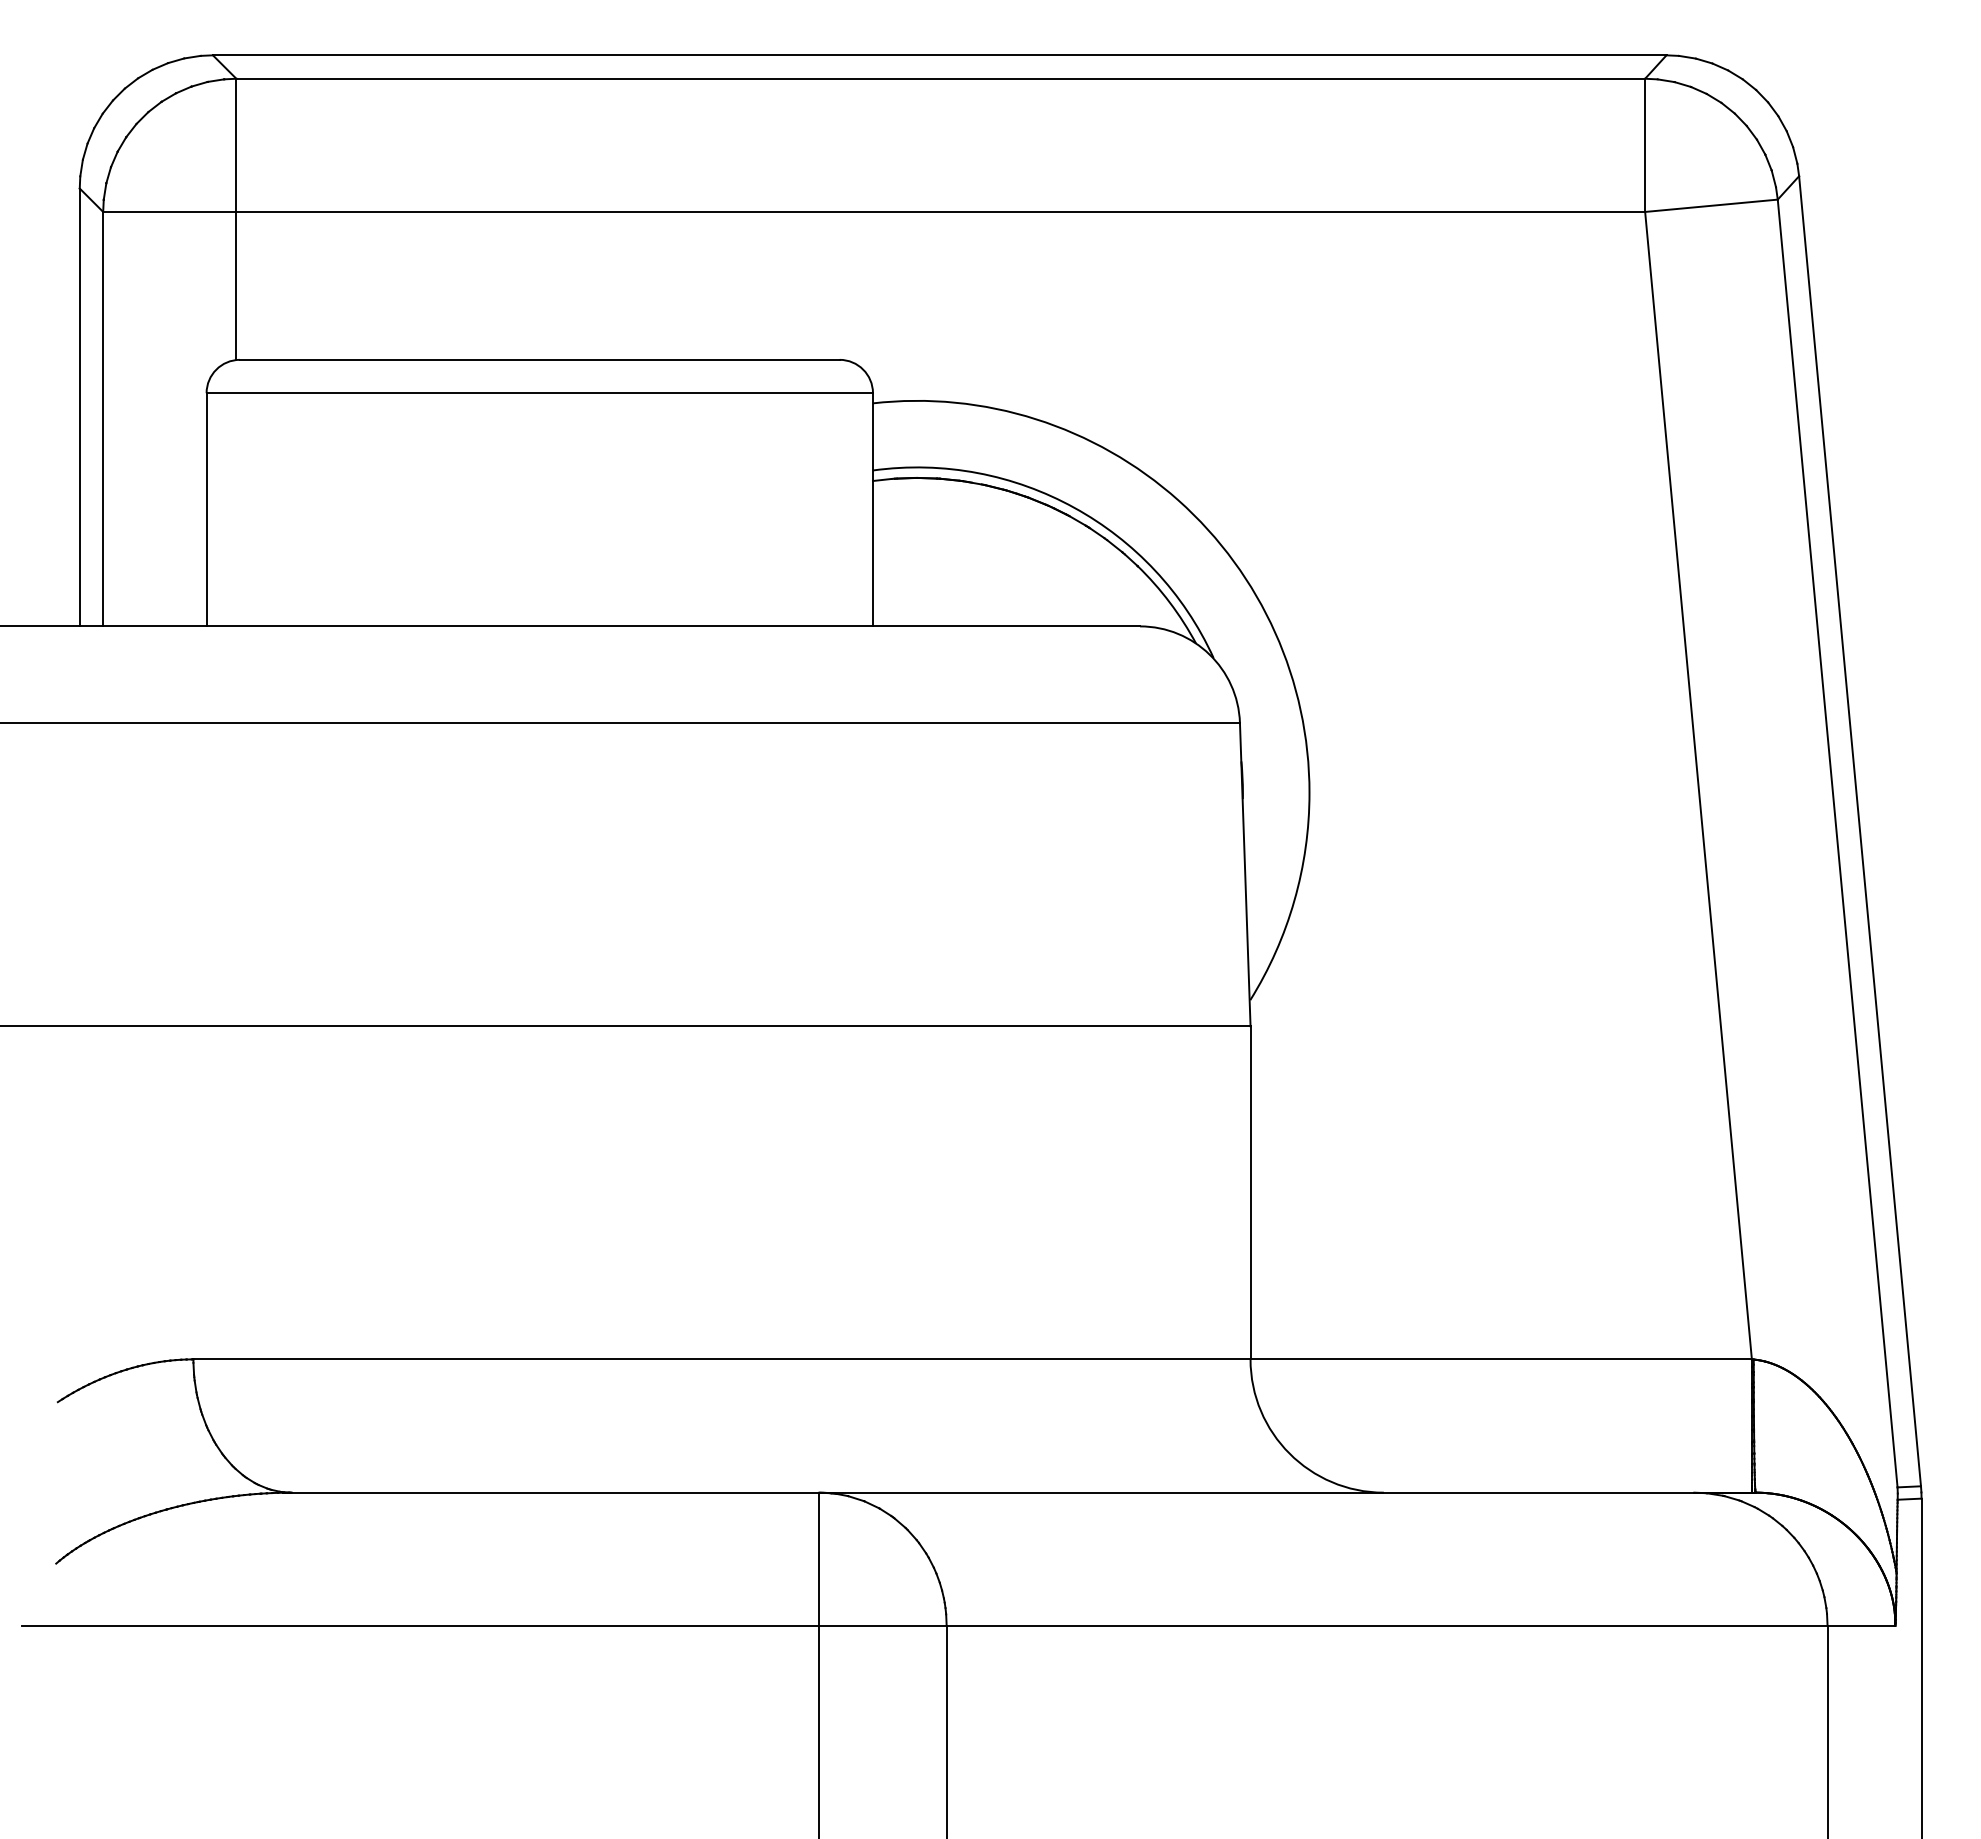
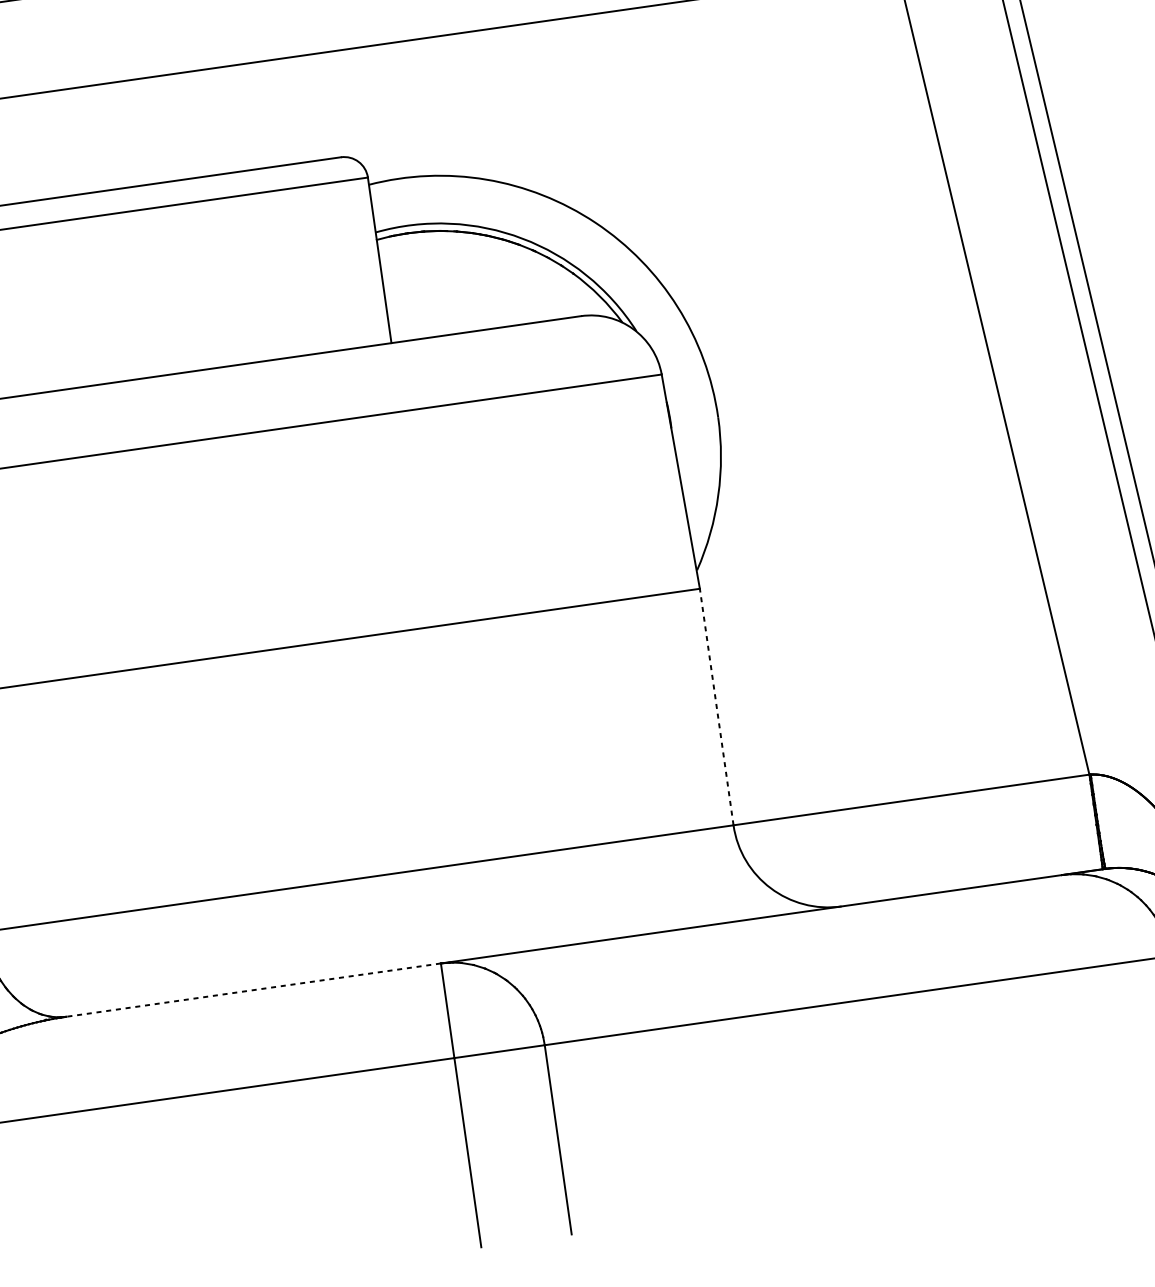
line: (1250, 1192) -> (716, 706), solid -> dashed
line: (555, 1492) -> (253, 990), solid -> dashed

